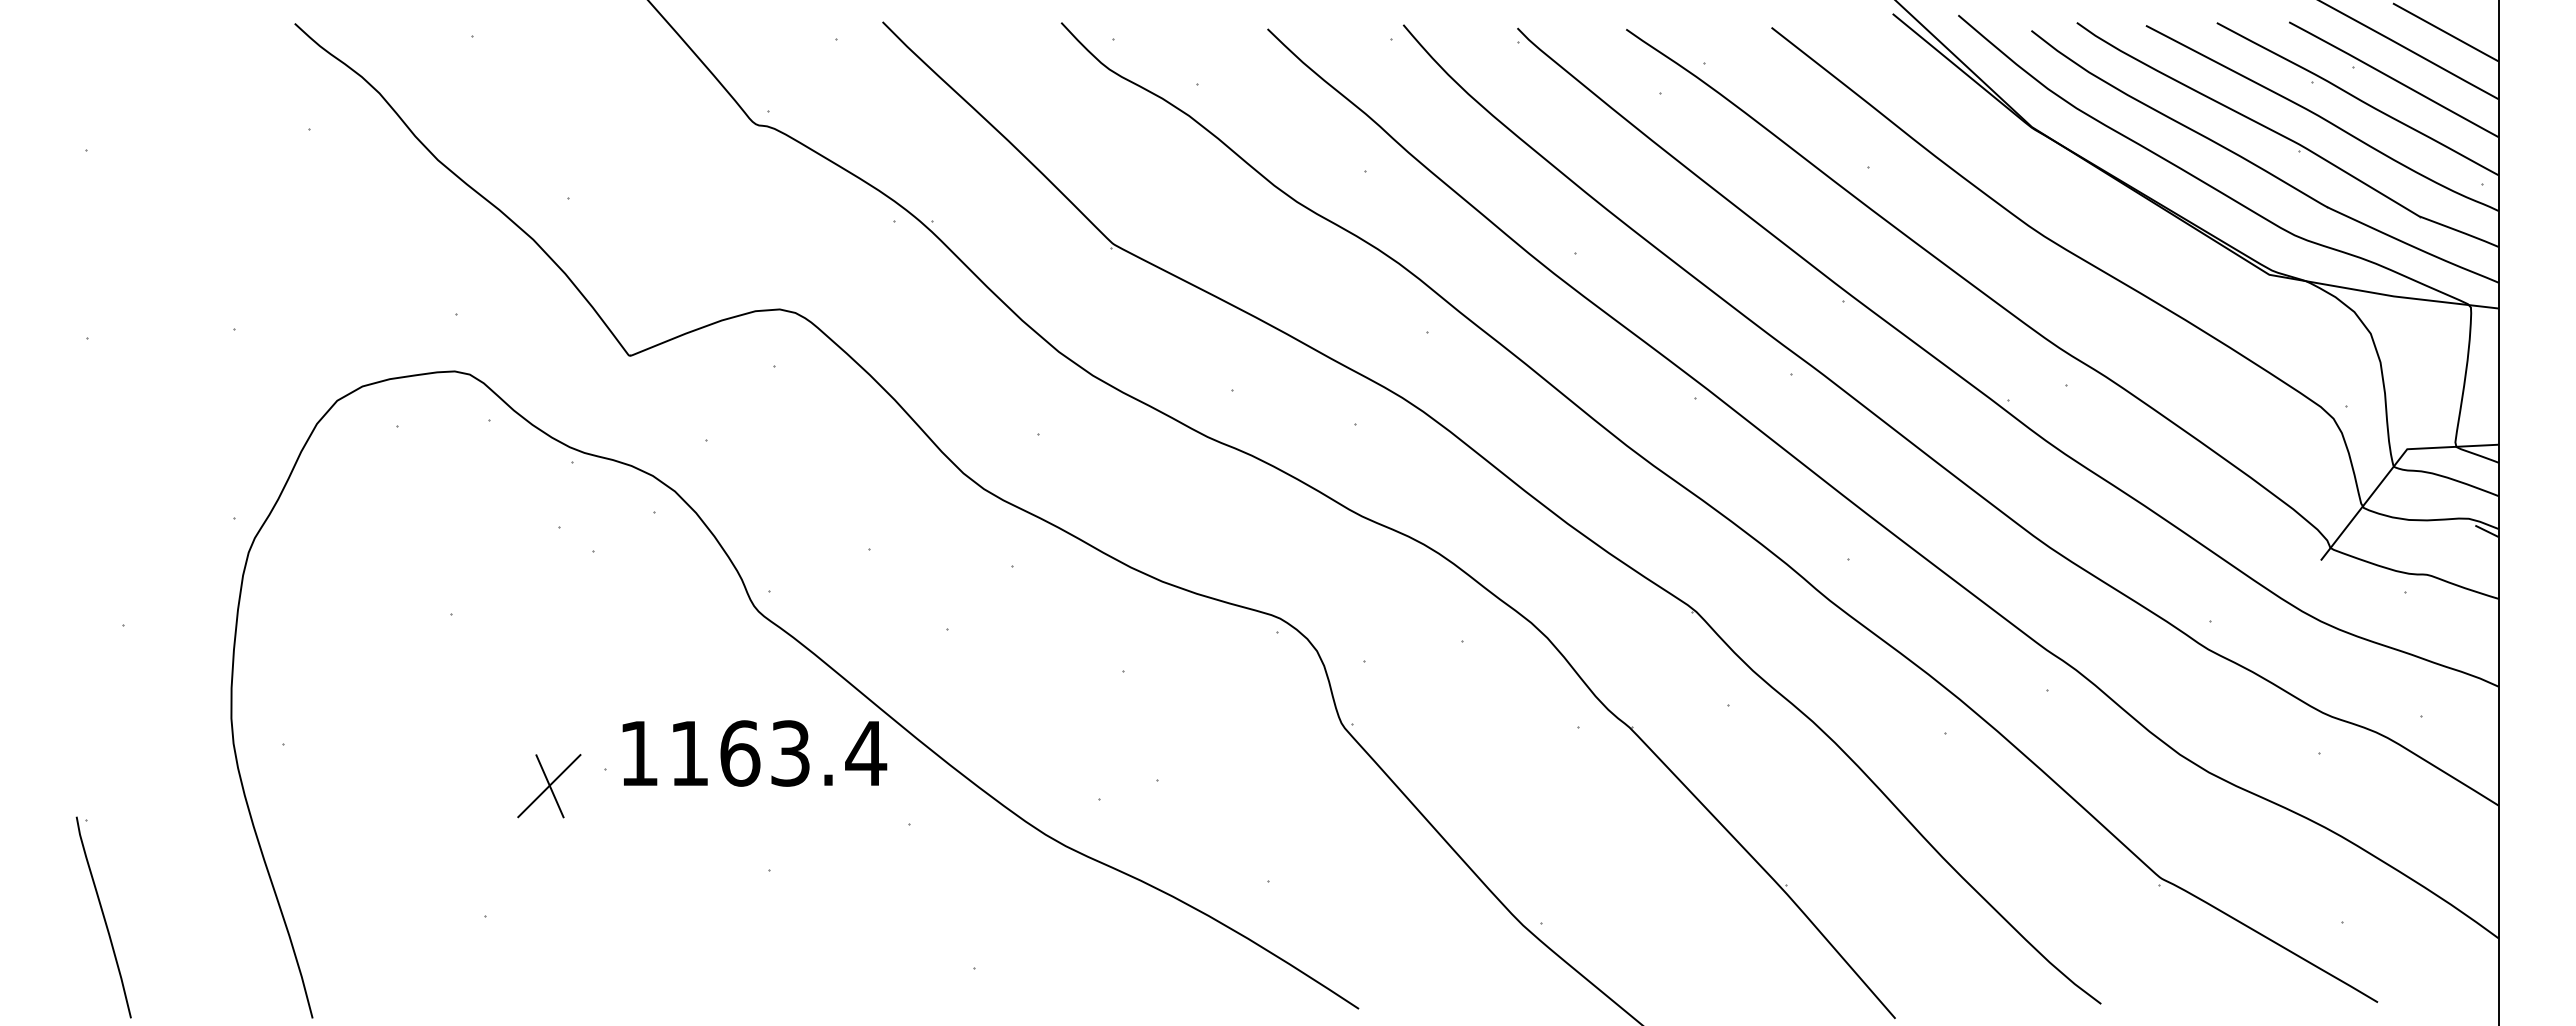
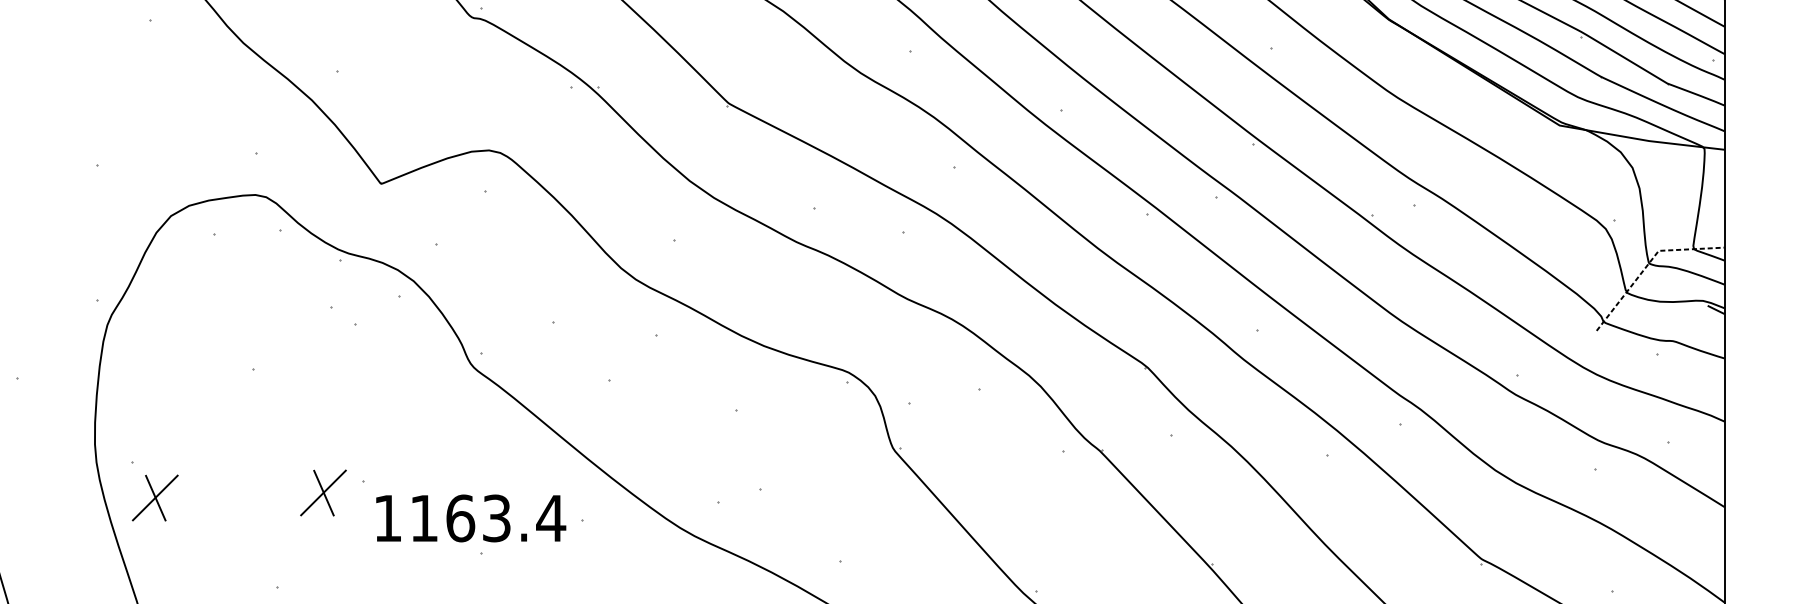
line: (2392, 468) -> (1648, 264), solid -> dashed
text: (754, 753) -> (470, 518), moved
part: (315, 793) -> (155, 498), added

